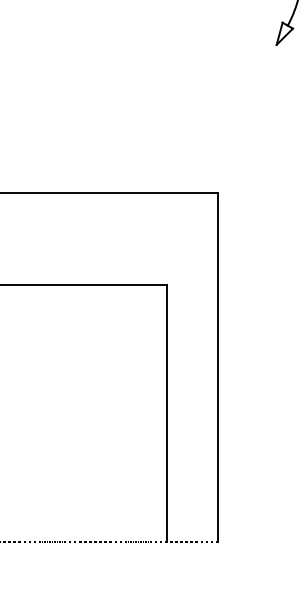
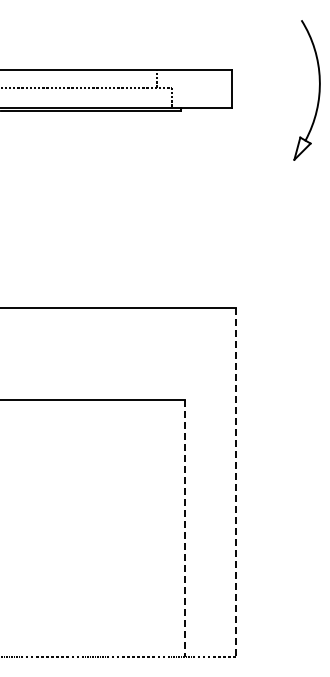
line: (217, 367) -> (235, 482), solid -> dashed
line: (167, 413) -> (185, 528), solid -> dashed

